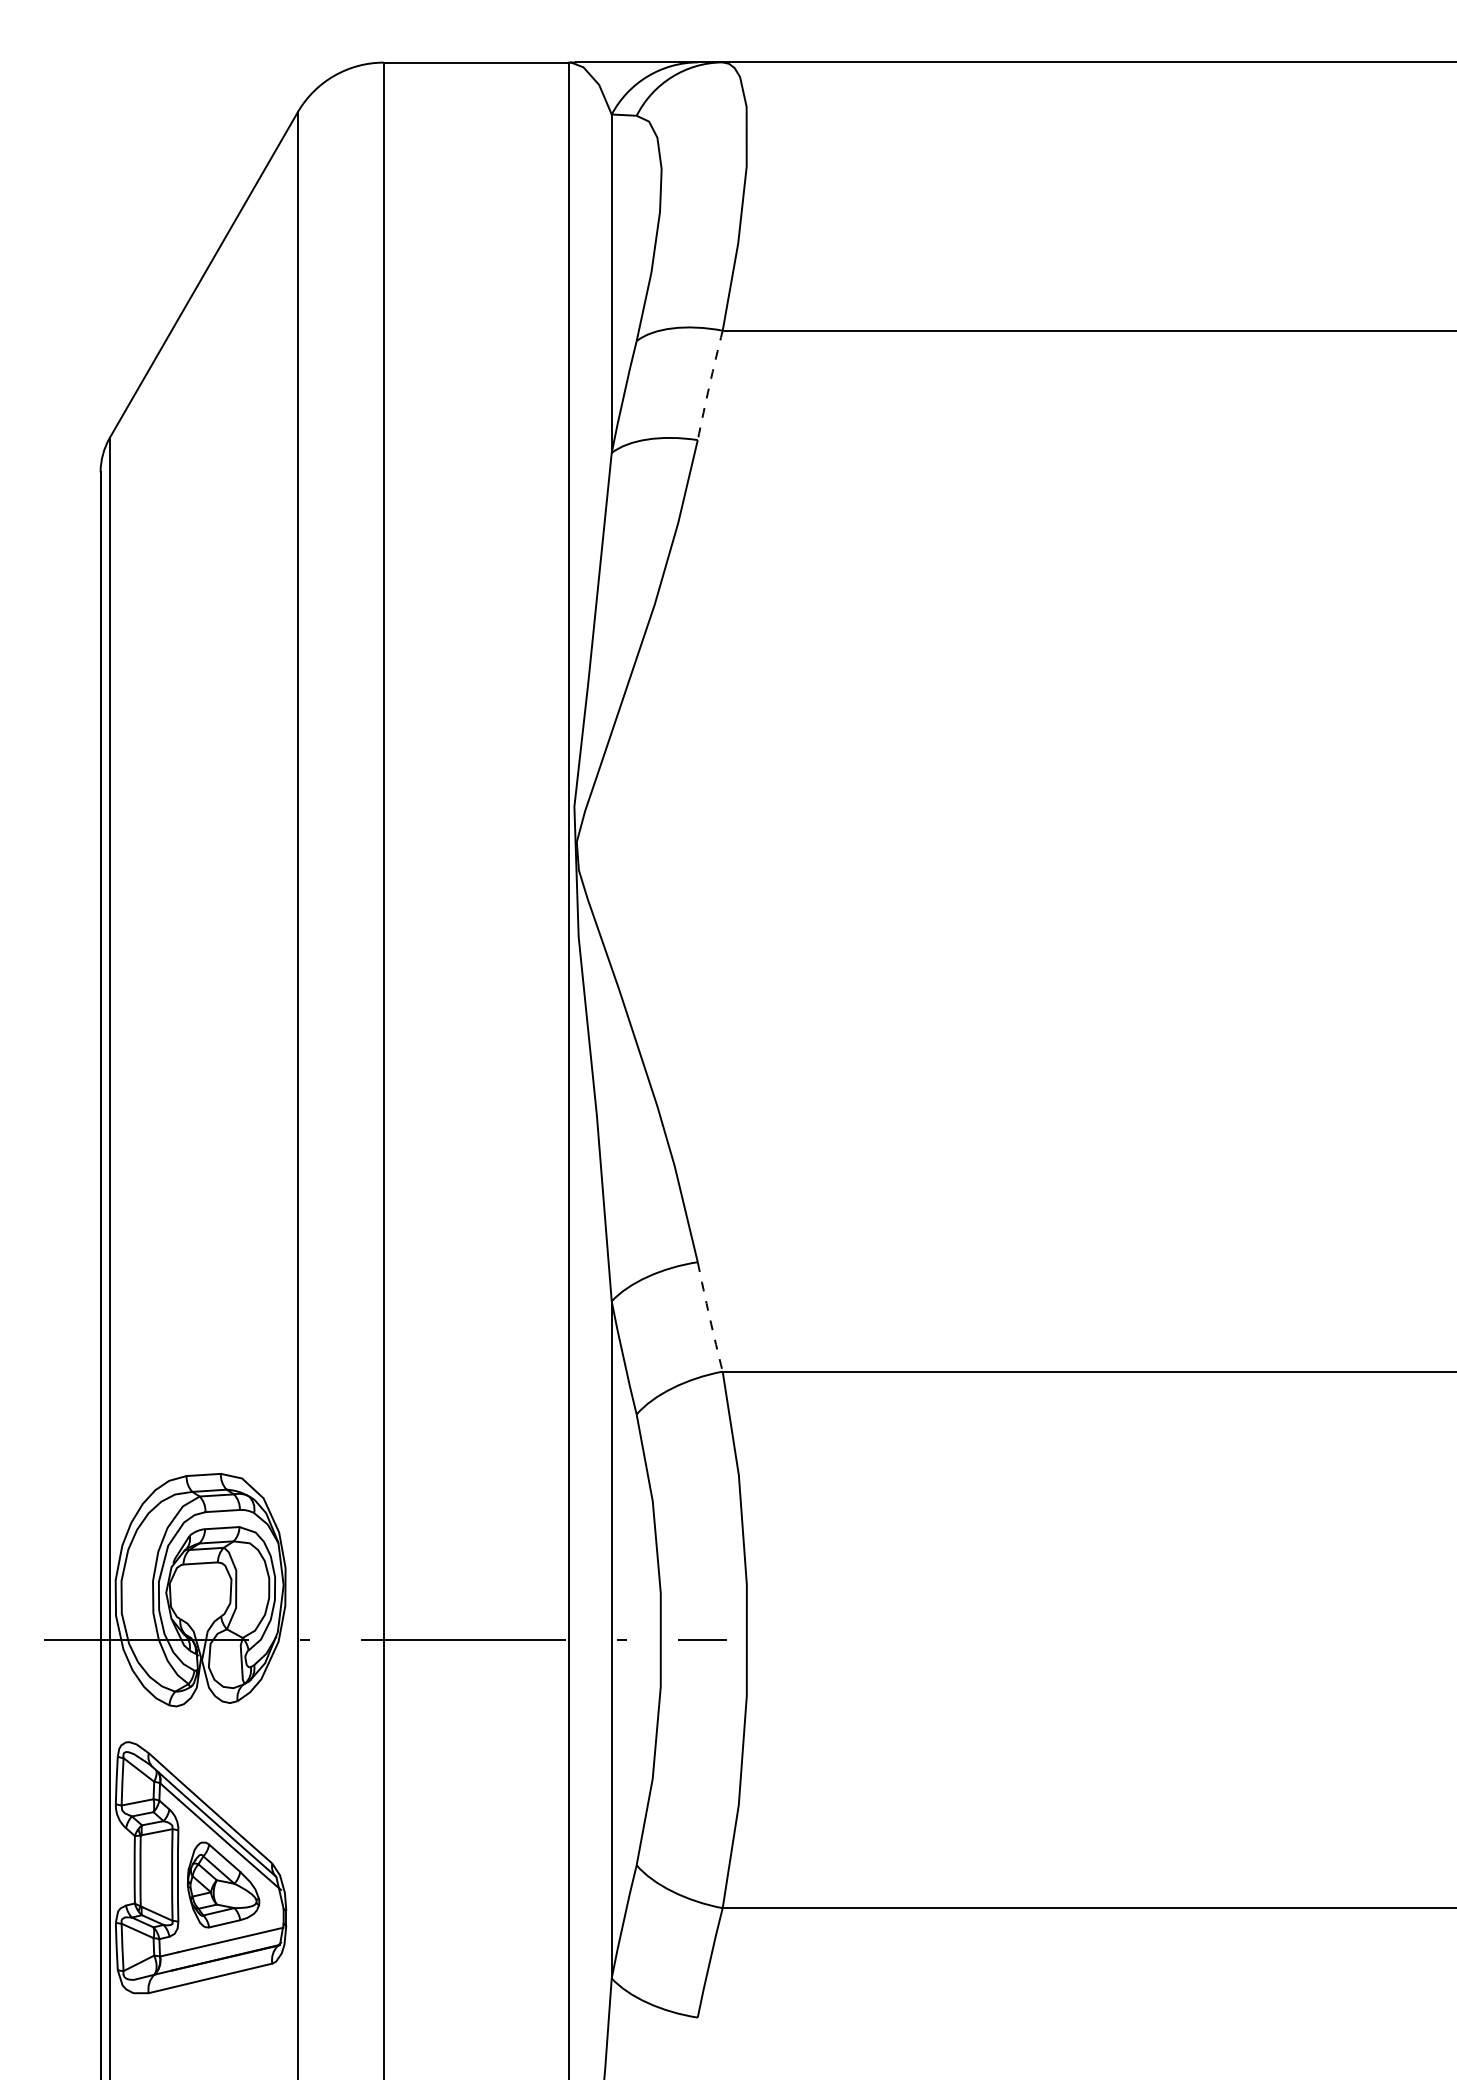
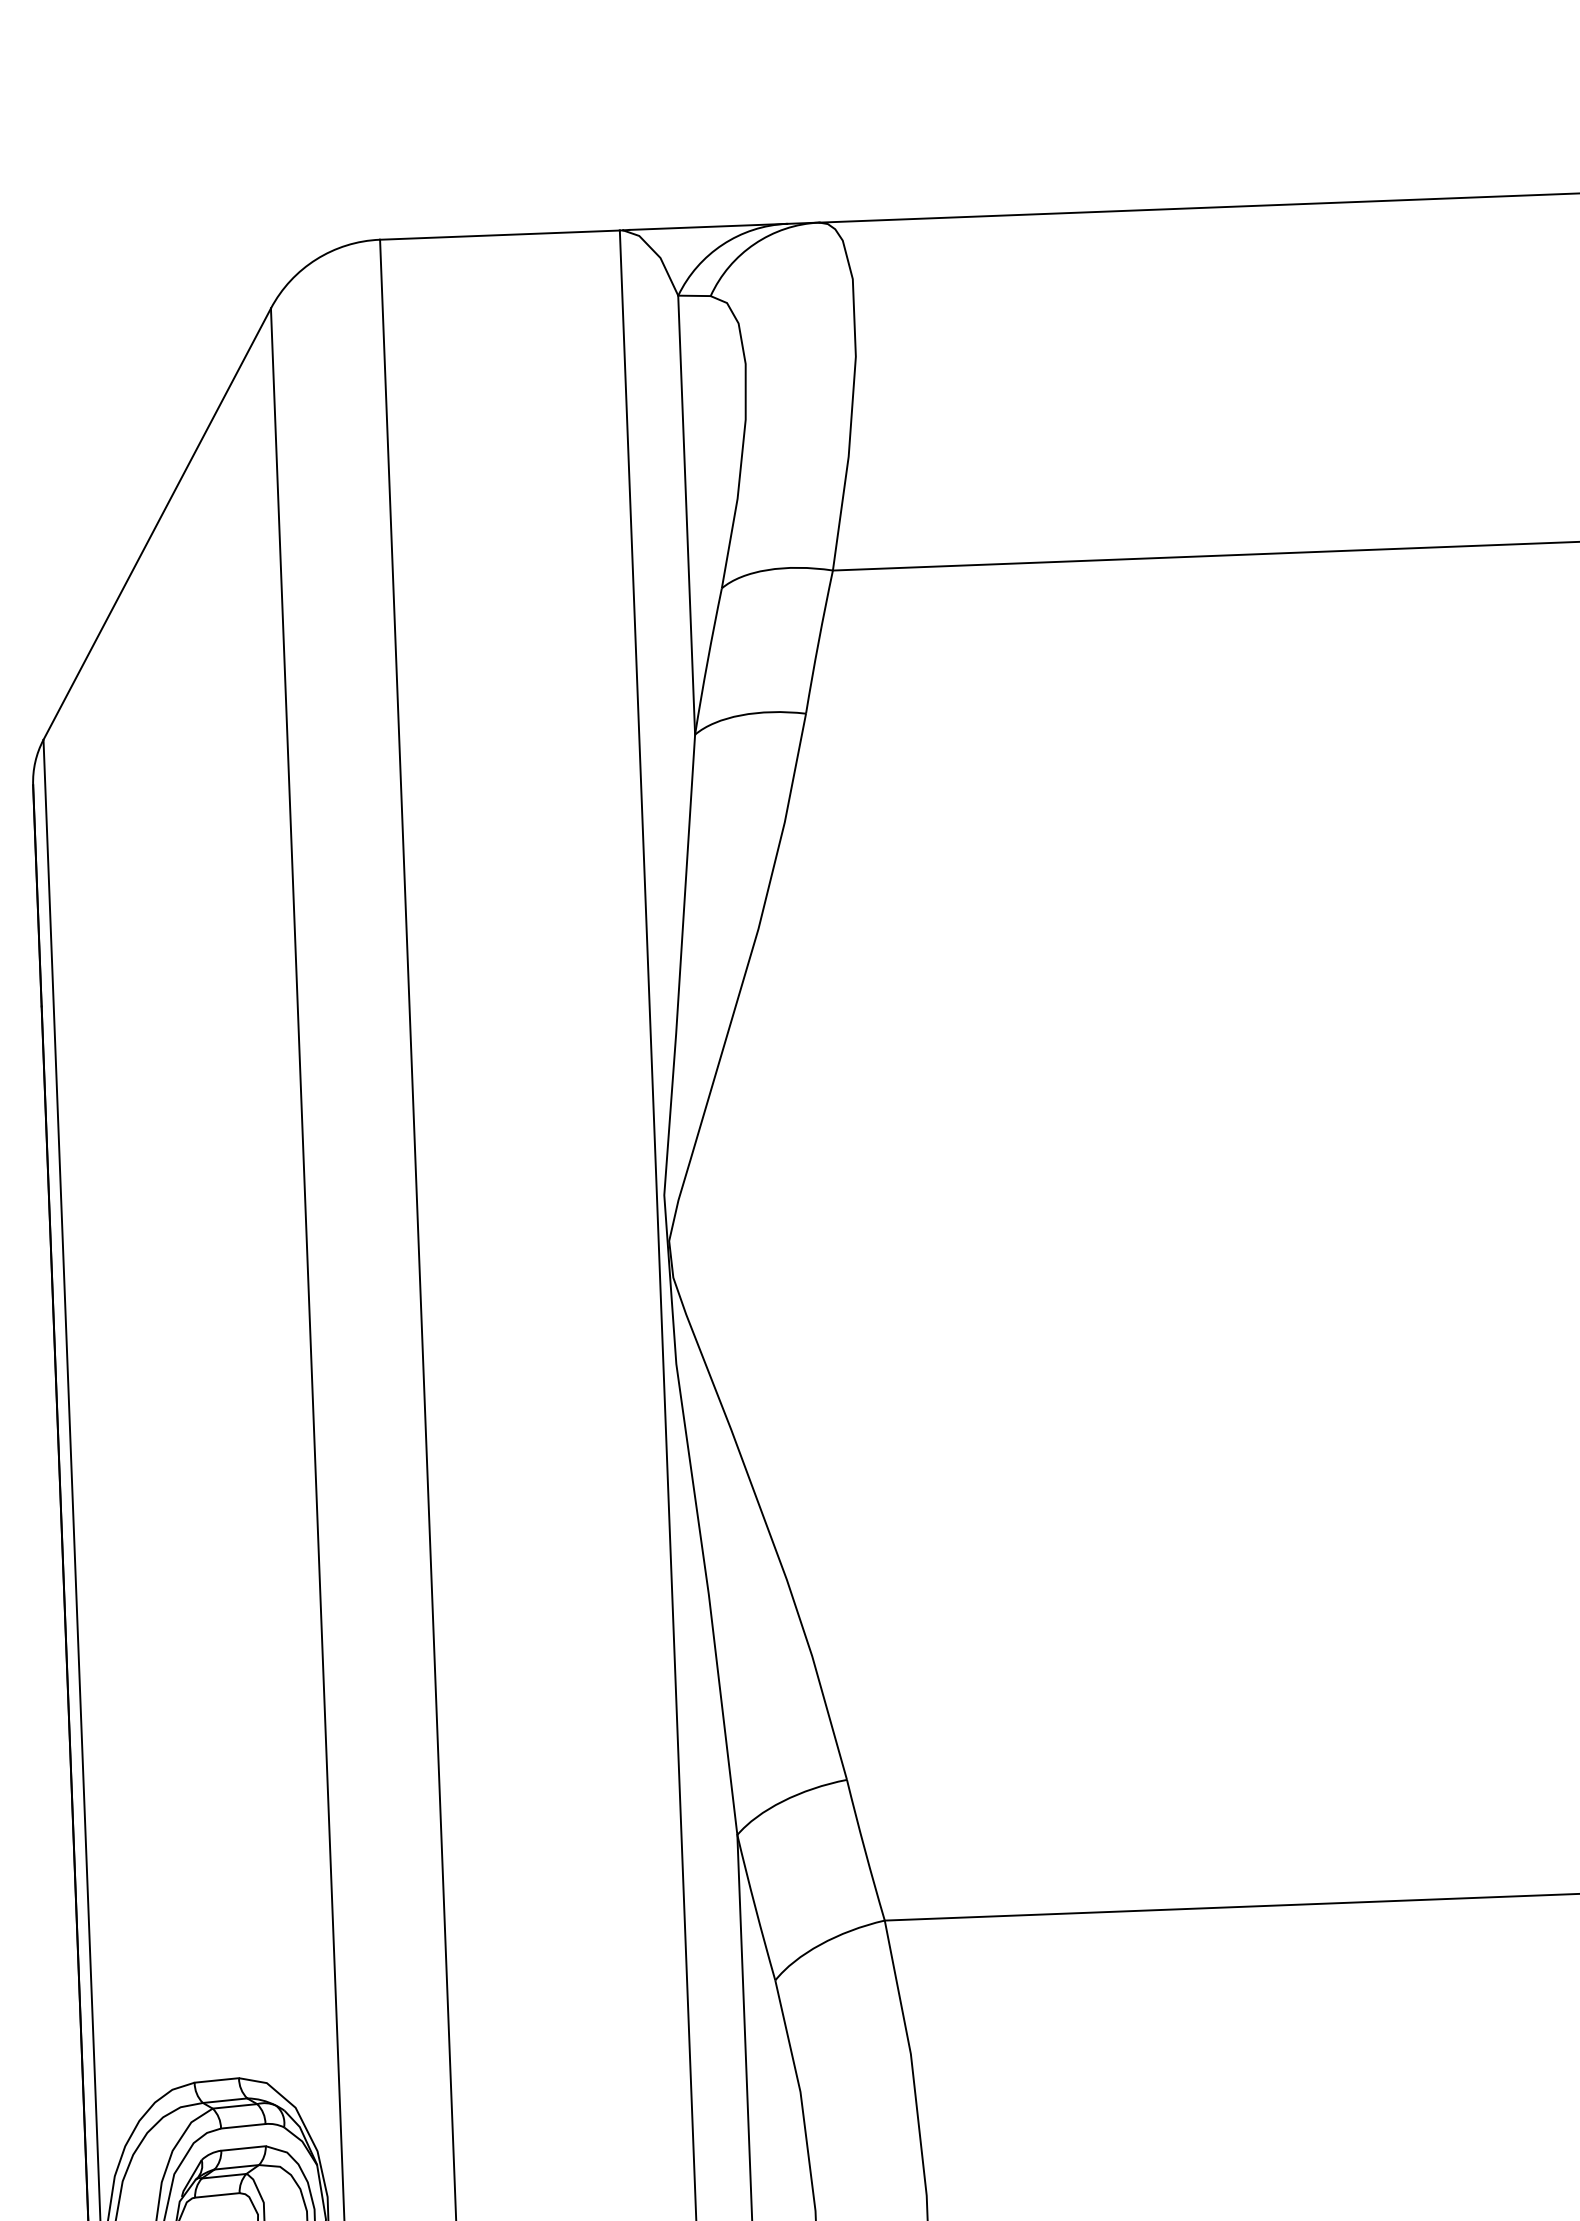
arc: (709, 385) -> (818, 642), dashed -> solid
arc: (709, 1317) -> (864, 1851), dashed -> solid

